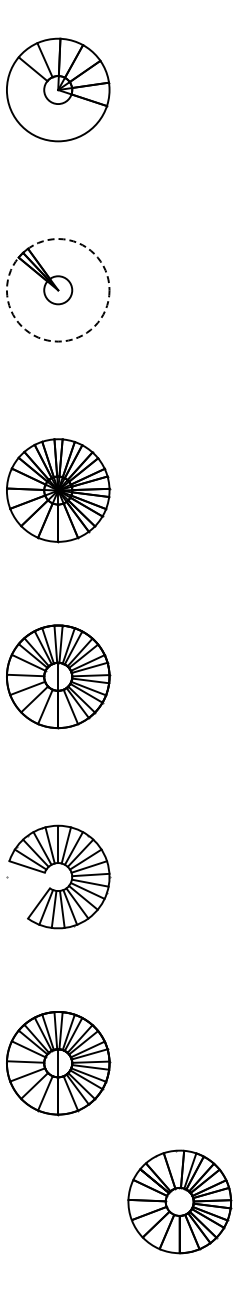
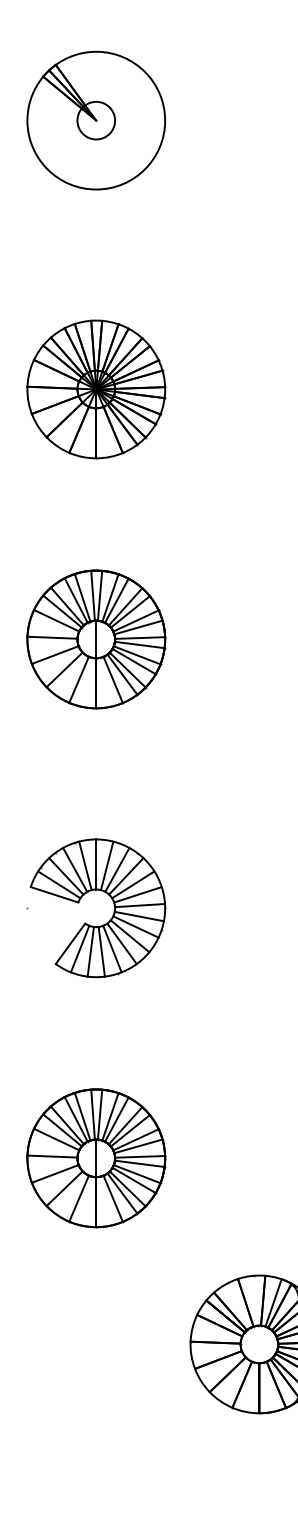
circle: (57, 290) -> (95, 120), dashed -> solid

